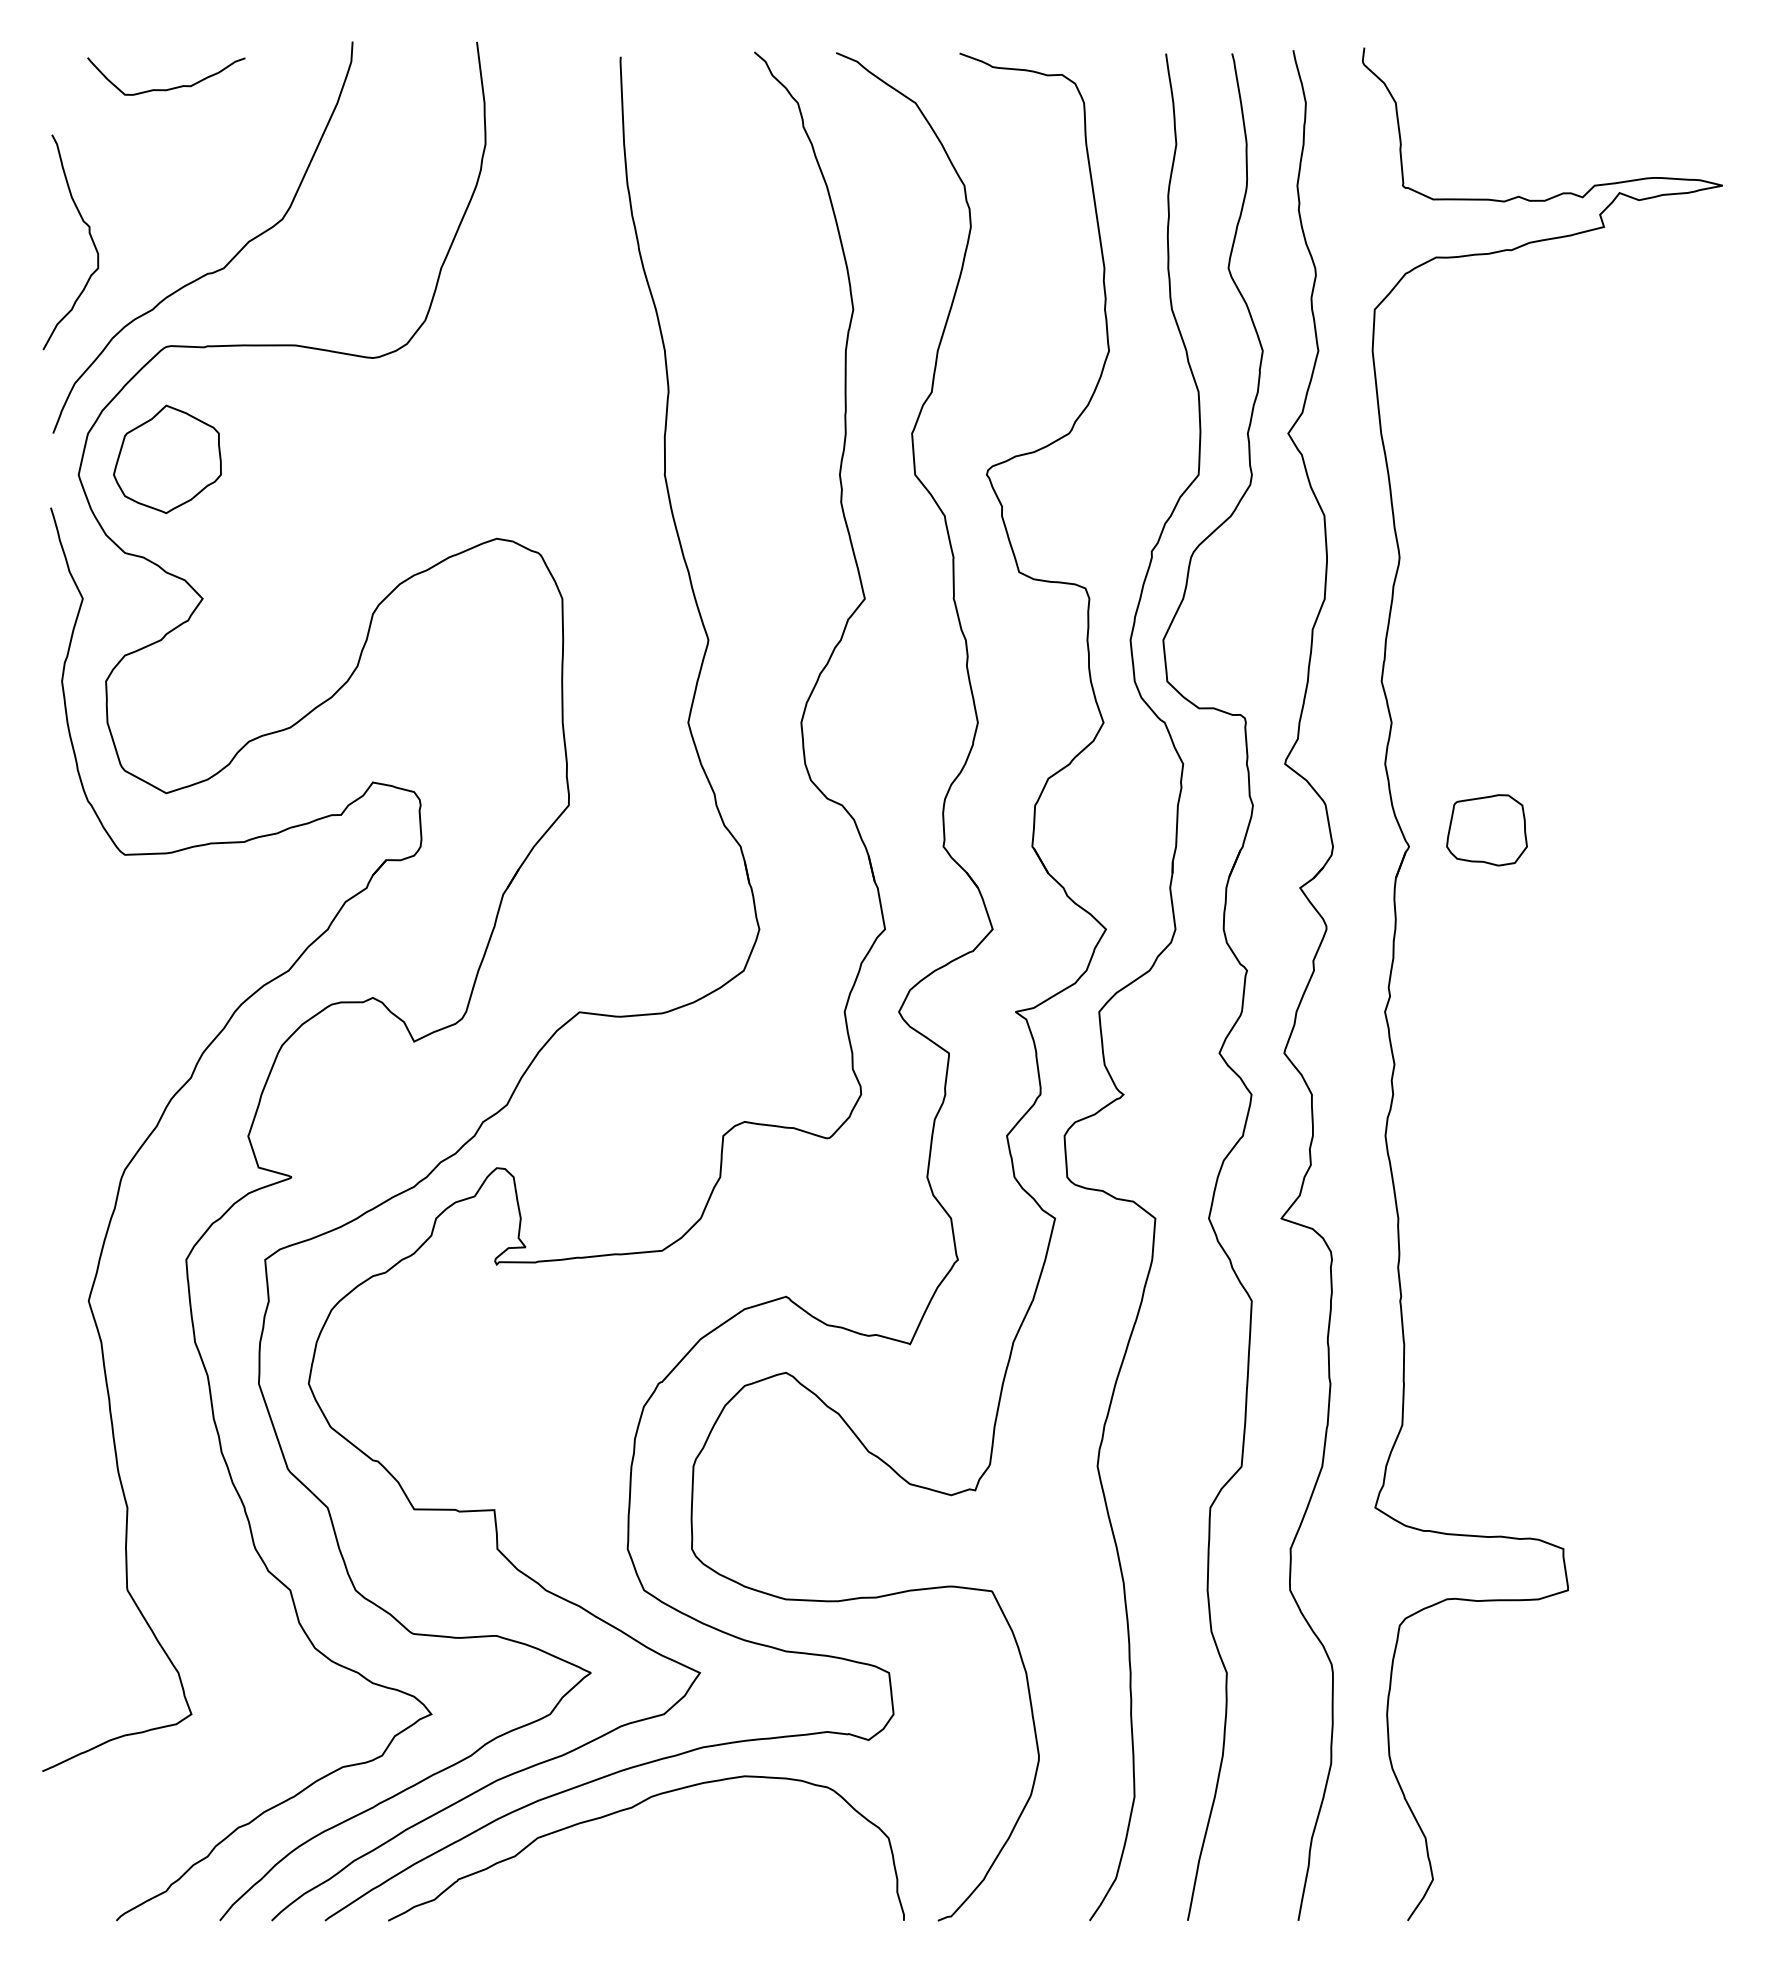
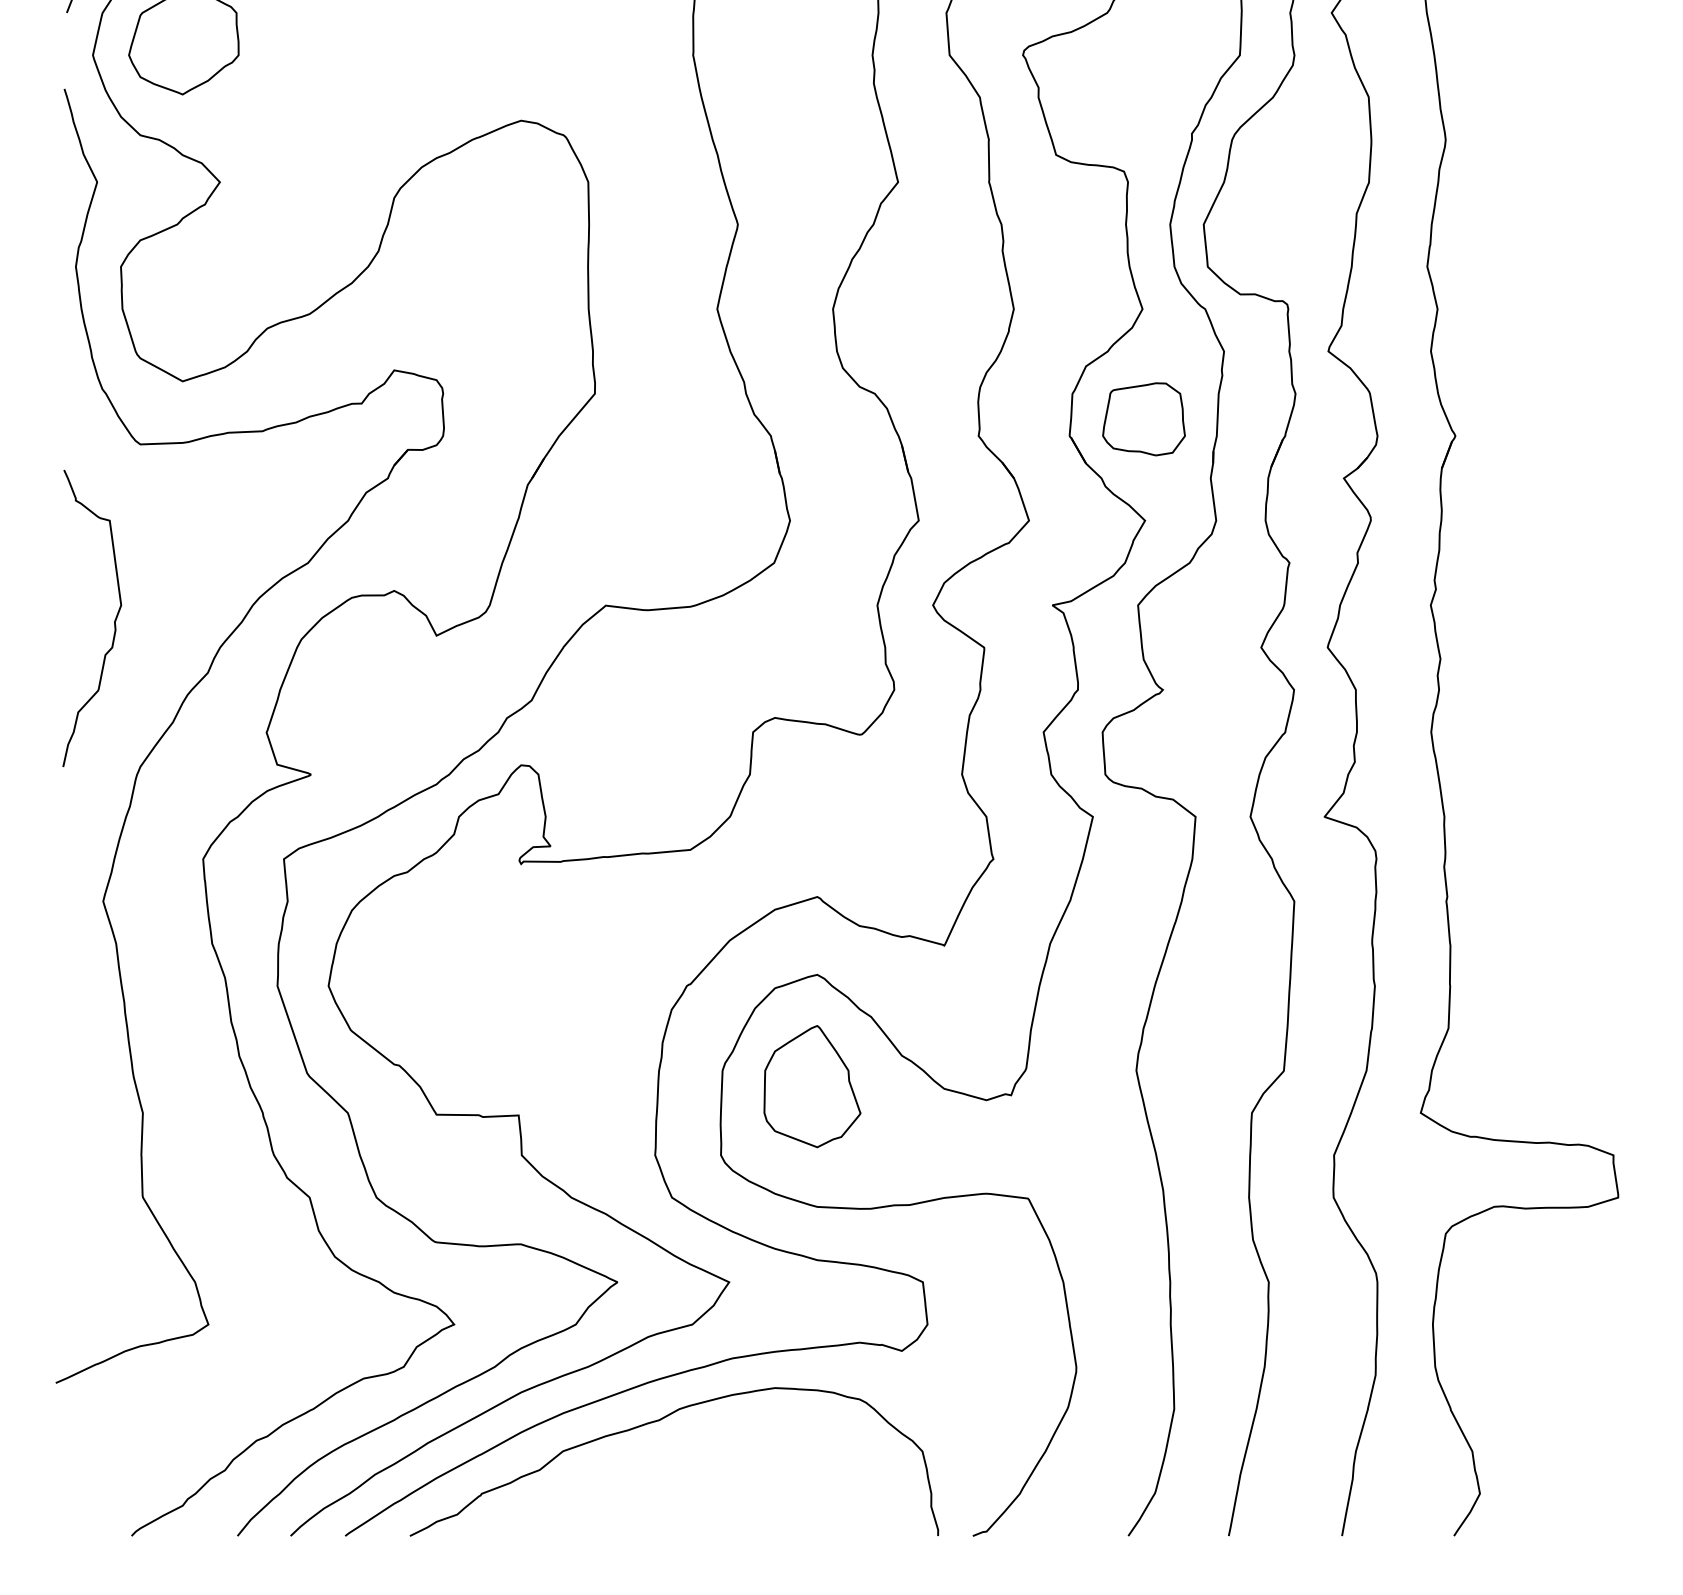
part: (1486, 830) -> (1143, 419), moved
curve: (99, 1026) -> (114, 620), added
part: (781, 1481) -> (812, 1086), added

